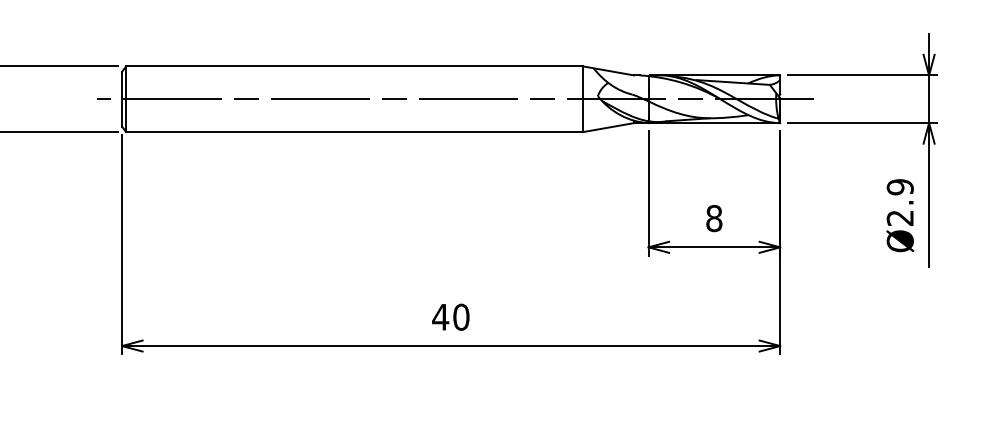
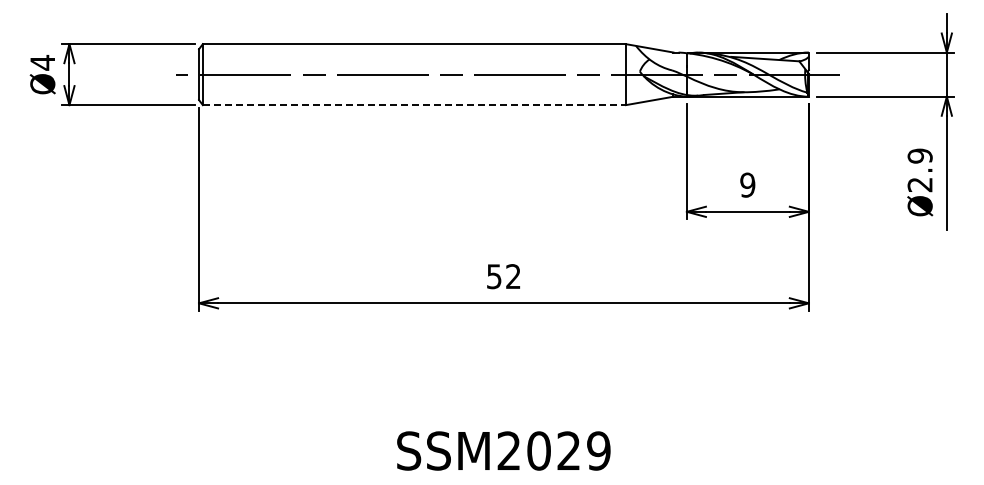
line: (354, 132) -> (414, 105), solid -> dashed
text: (713, 217) -> (747, 184), 8 -> 9
text: (450, 317) -> (503, 276), 40 -> 52

